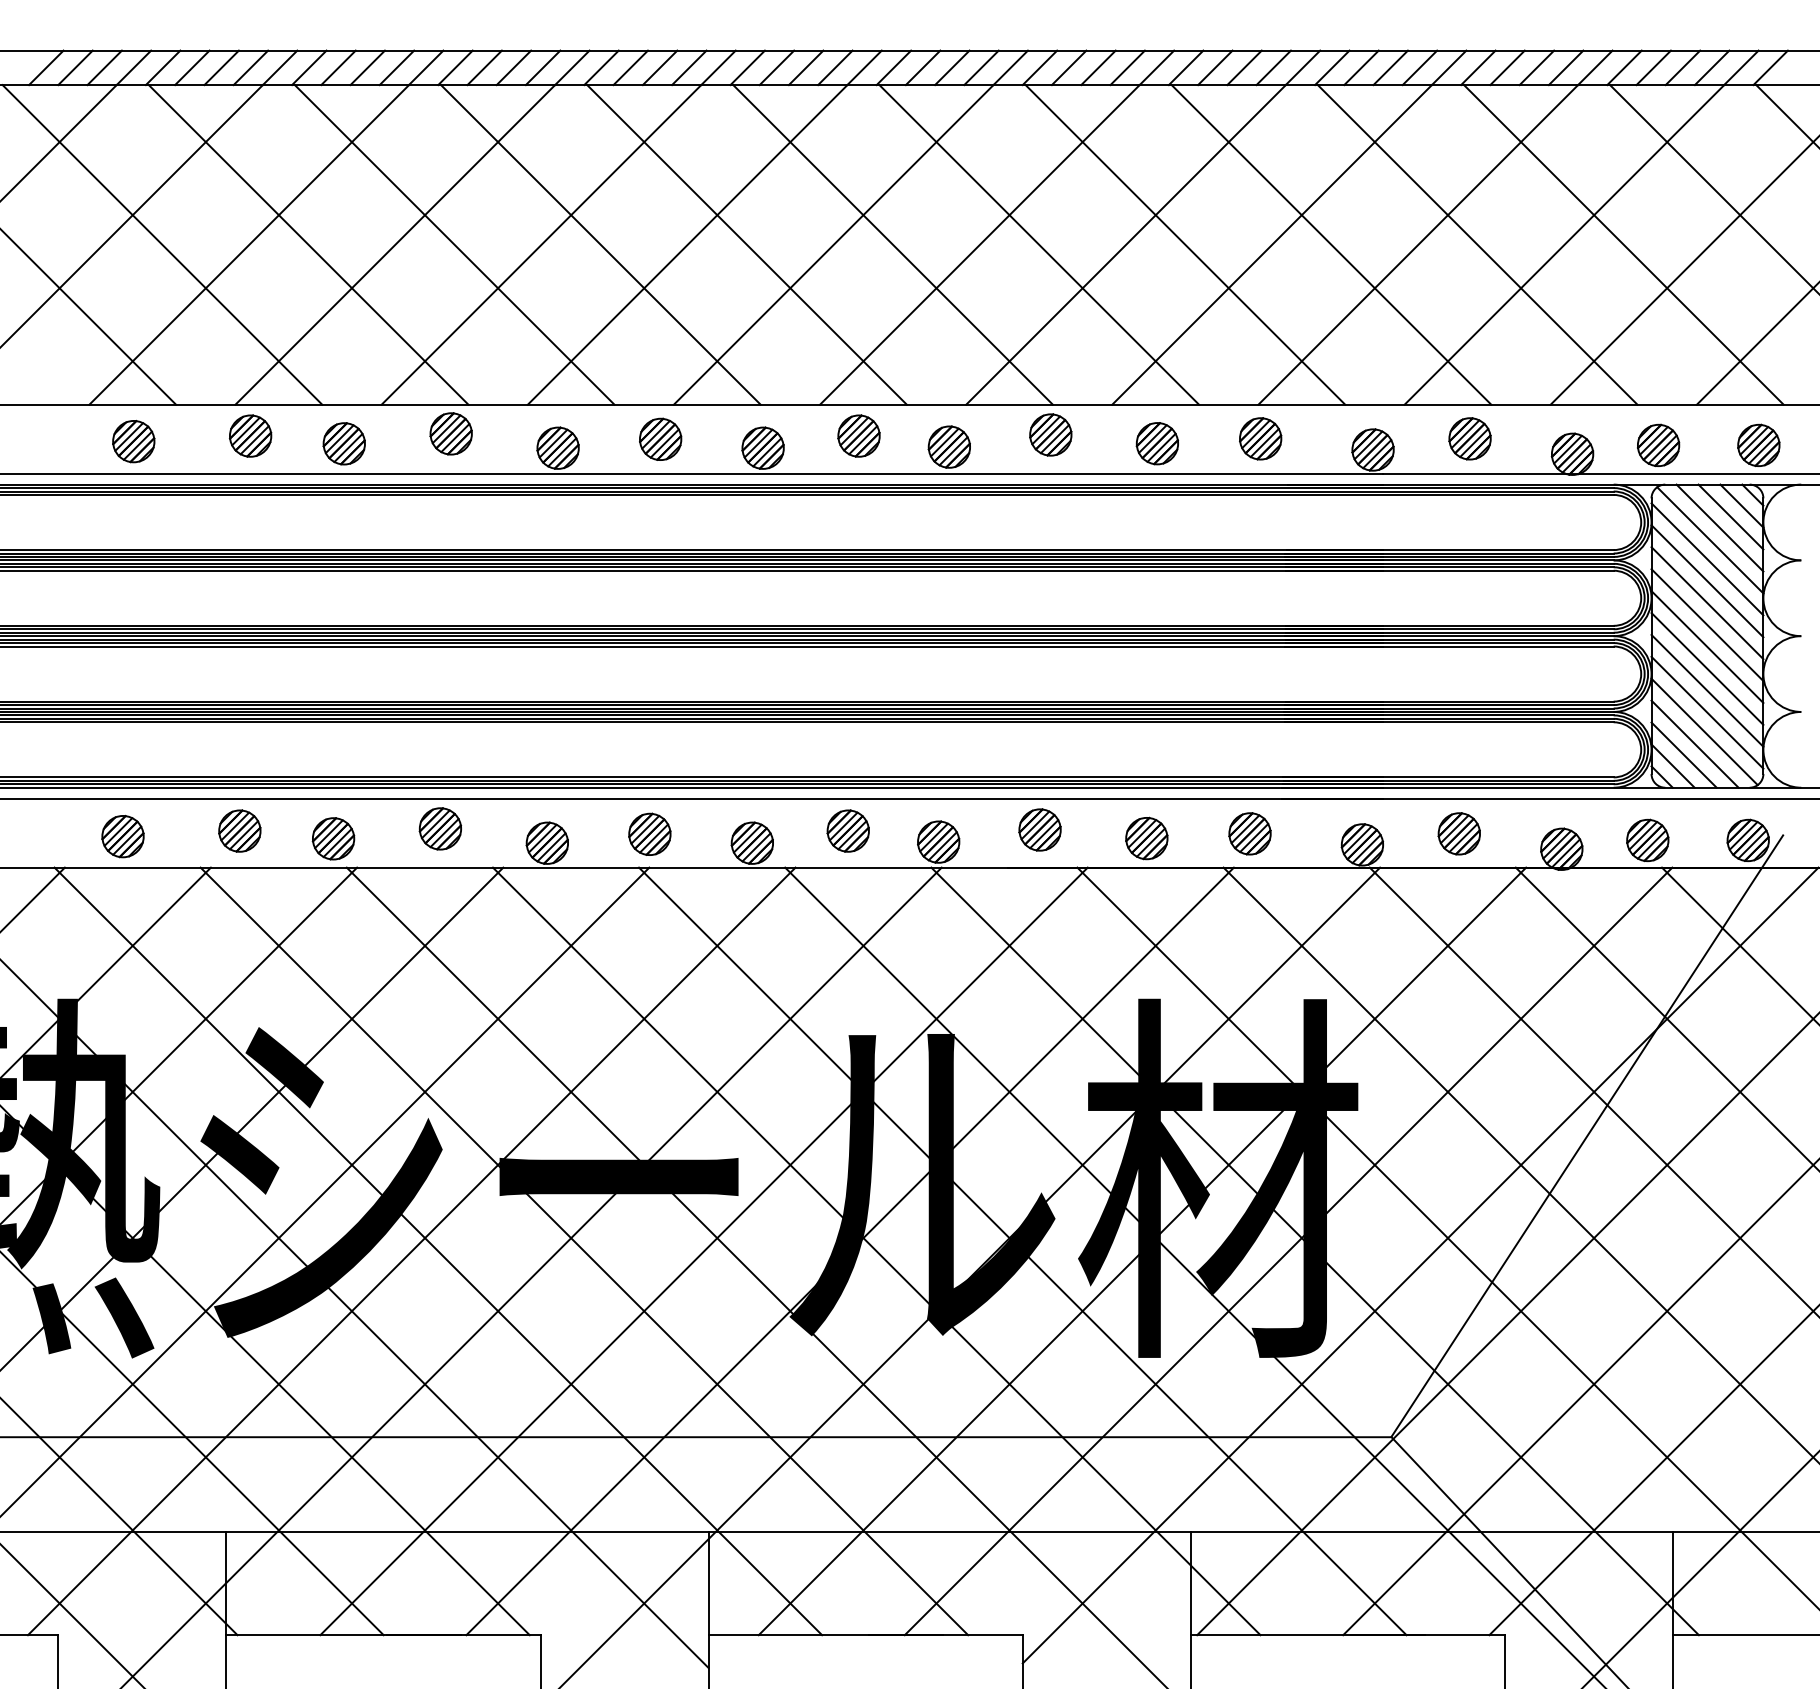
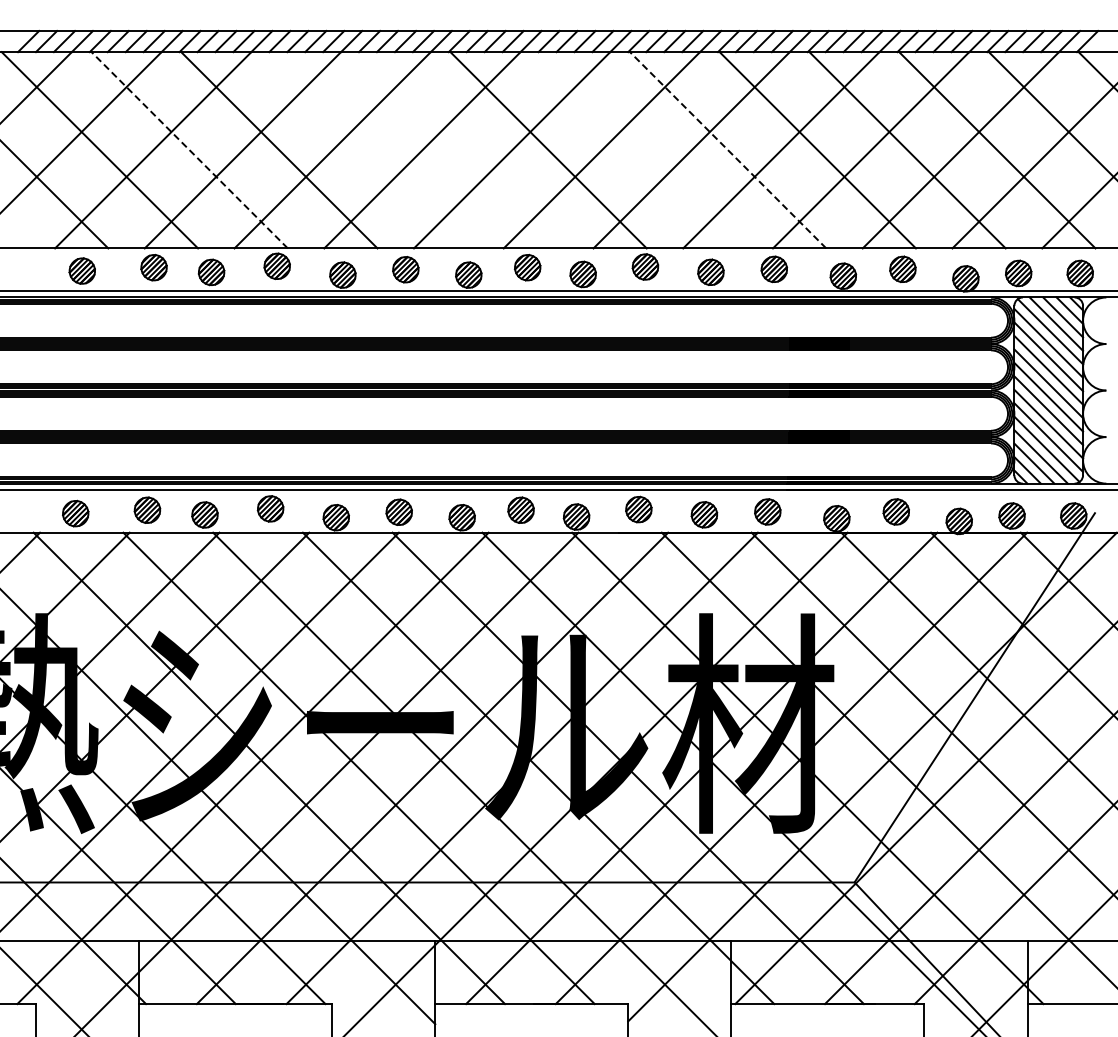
line: (308, 245) -> (189, 150), solid -> dashed
line: (601, 245) -> (369, 150), removed
line: (746, 245) -> (458, 150), removed
line: (1039, 245) -> (638, 150), removed
line: (1186, 245) -> (728, 150), solid -> dashed

